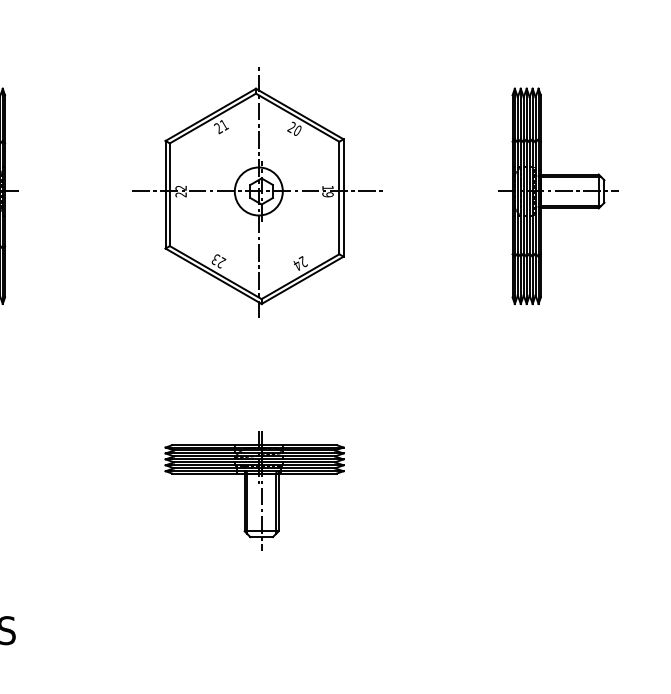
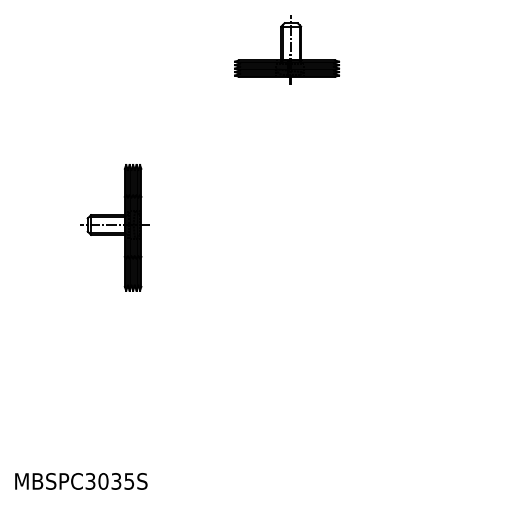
part: (257, 192) -> (288, 225), removed
part: (558, 195) -> (464, 227), removed
part: (255, 490) -> (287, 399), removed

